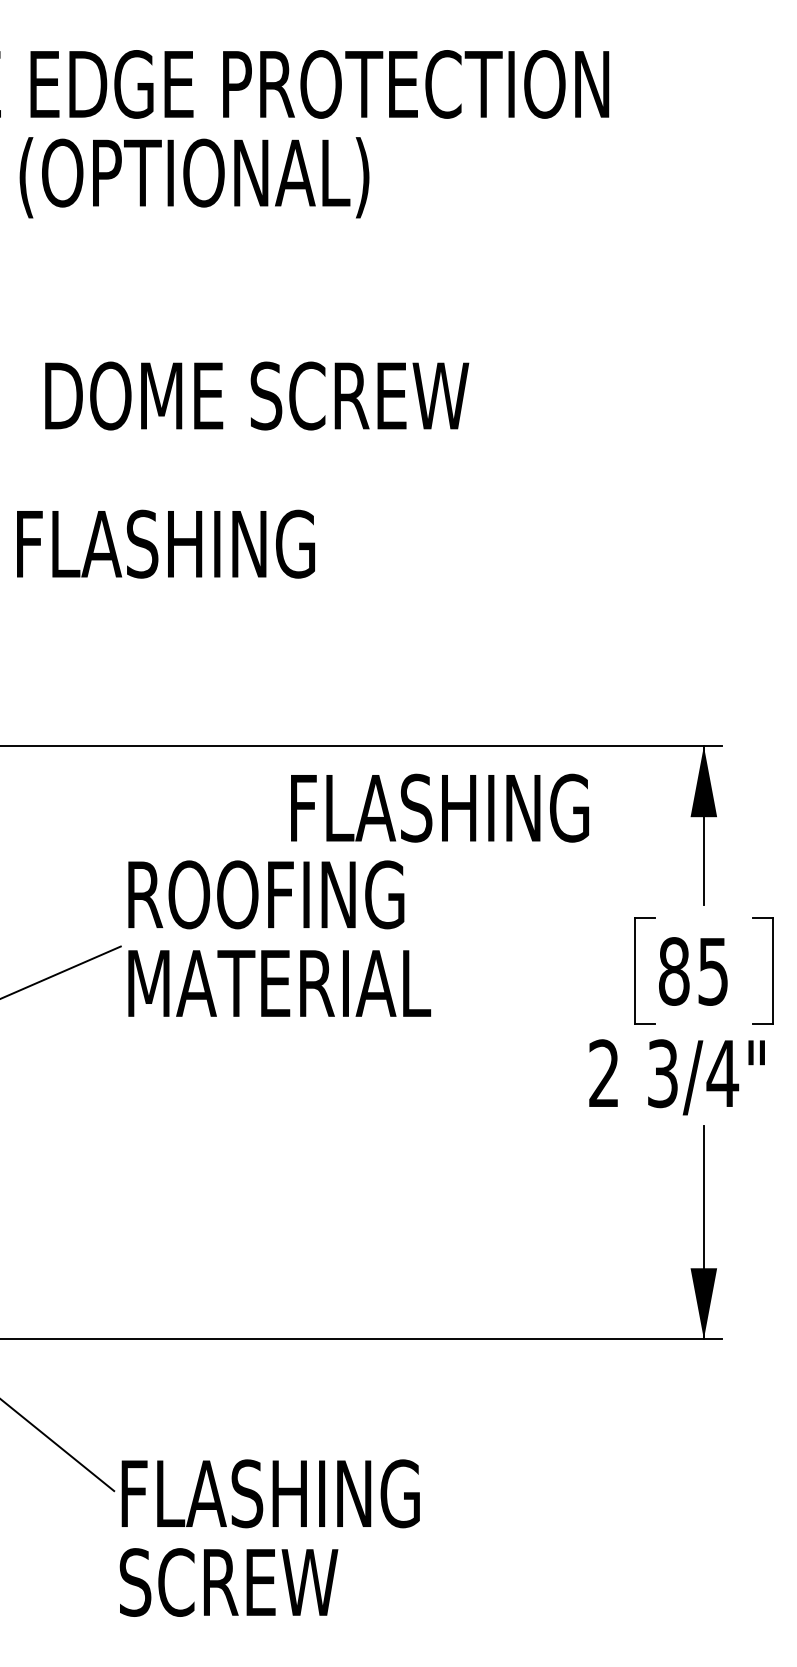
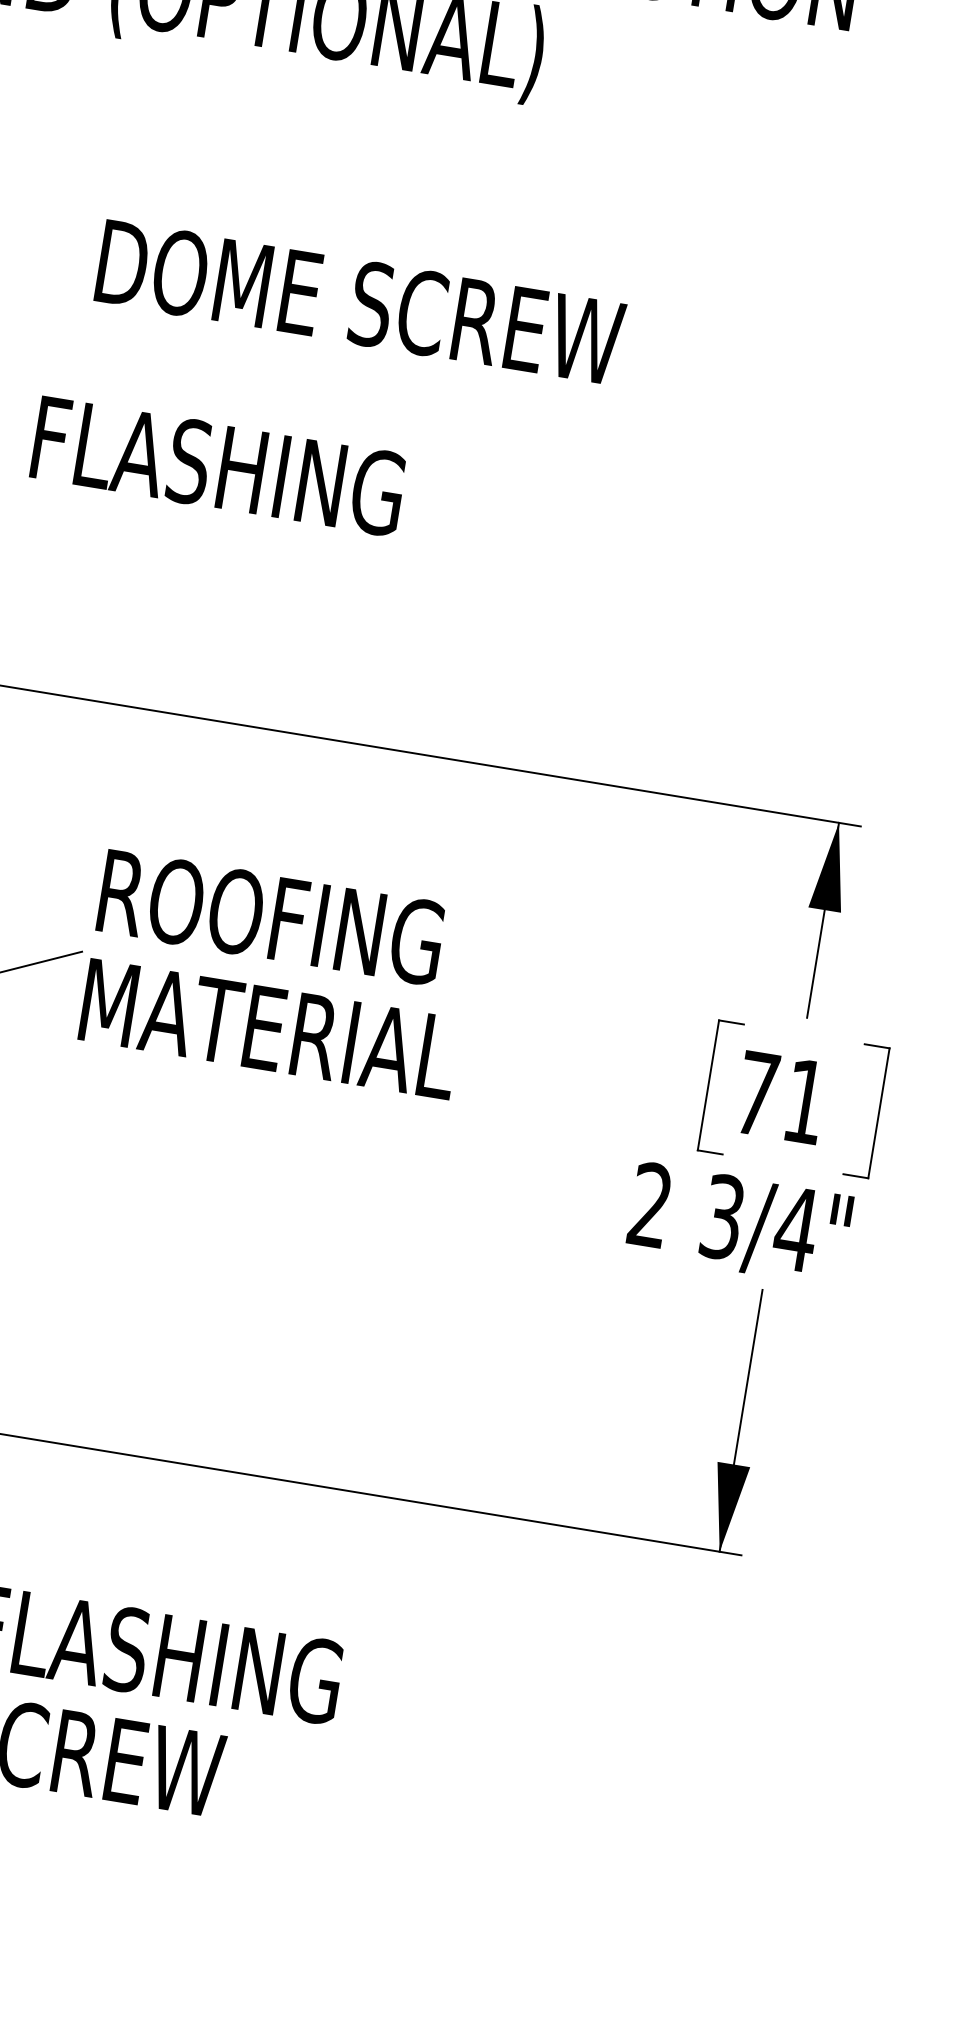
part: (439, 807) -> (501, 845), removed
text: (693, 971) -> (780, 1097), 85 -> 71

